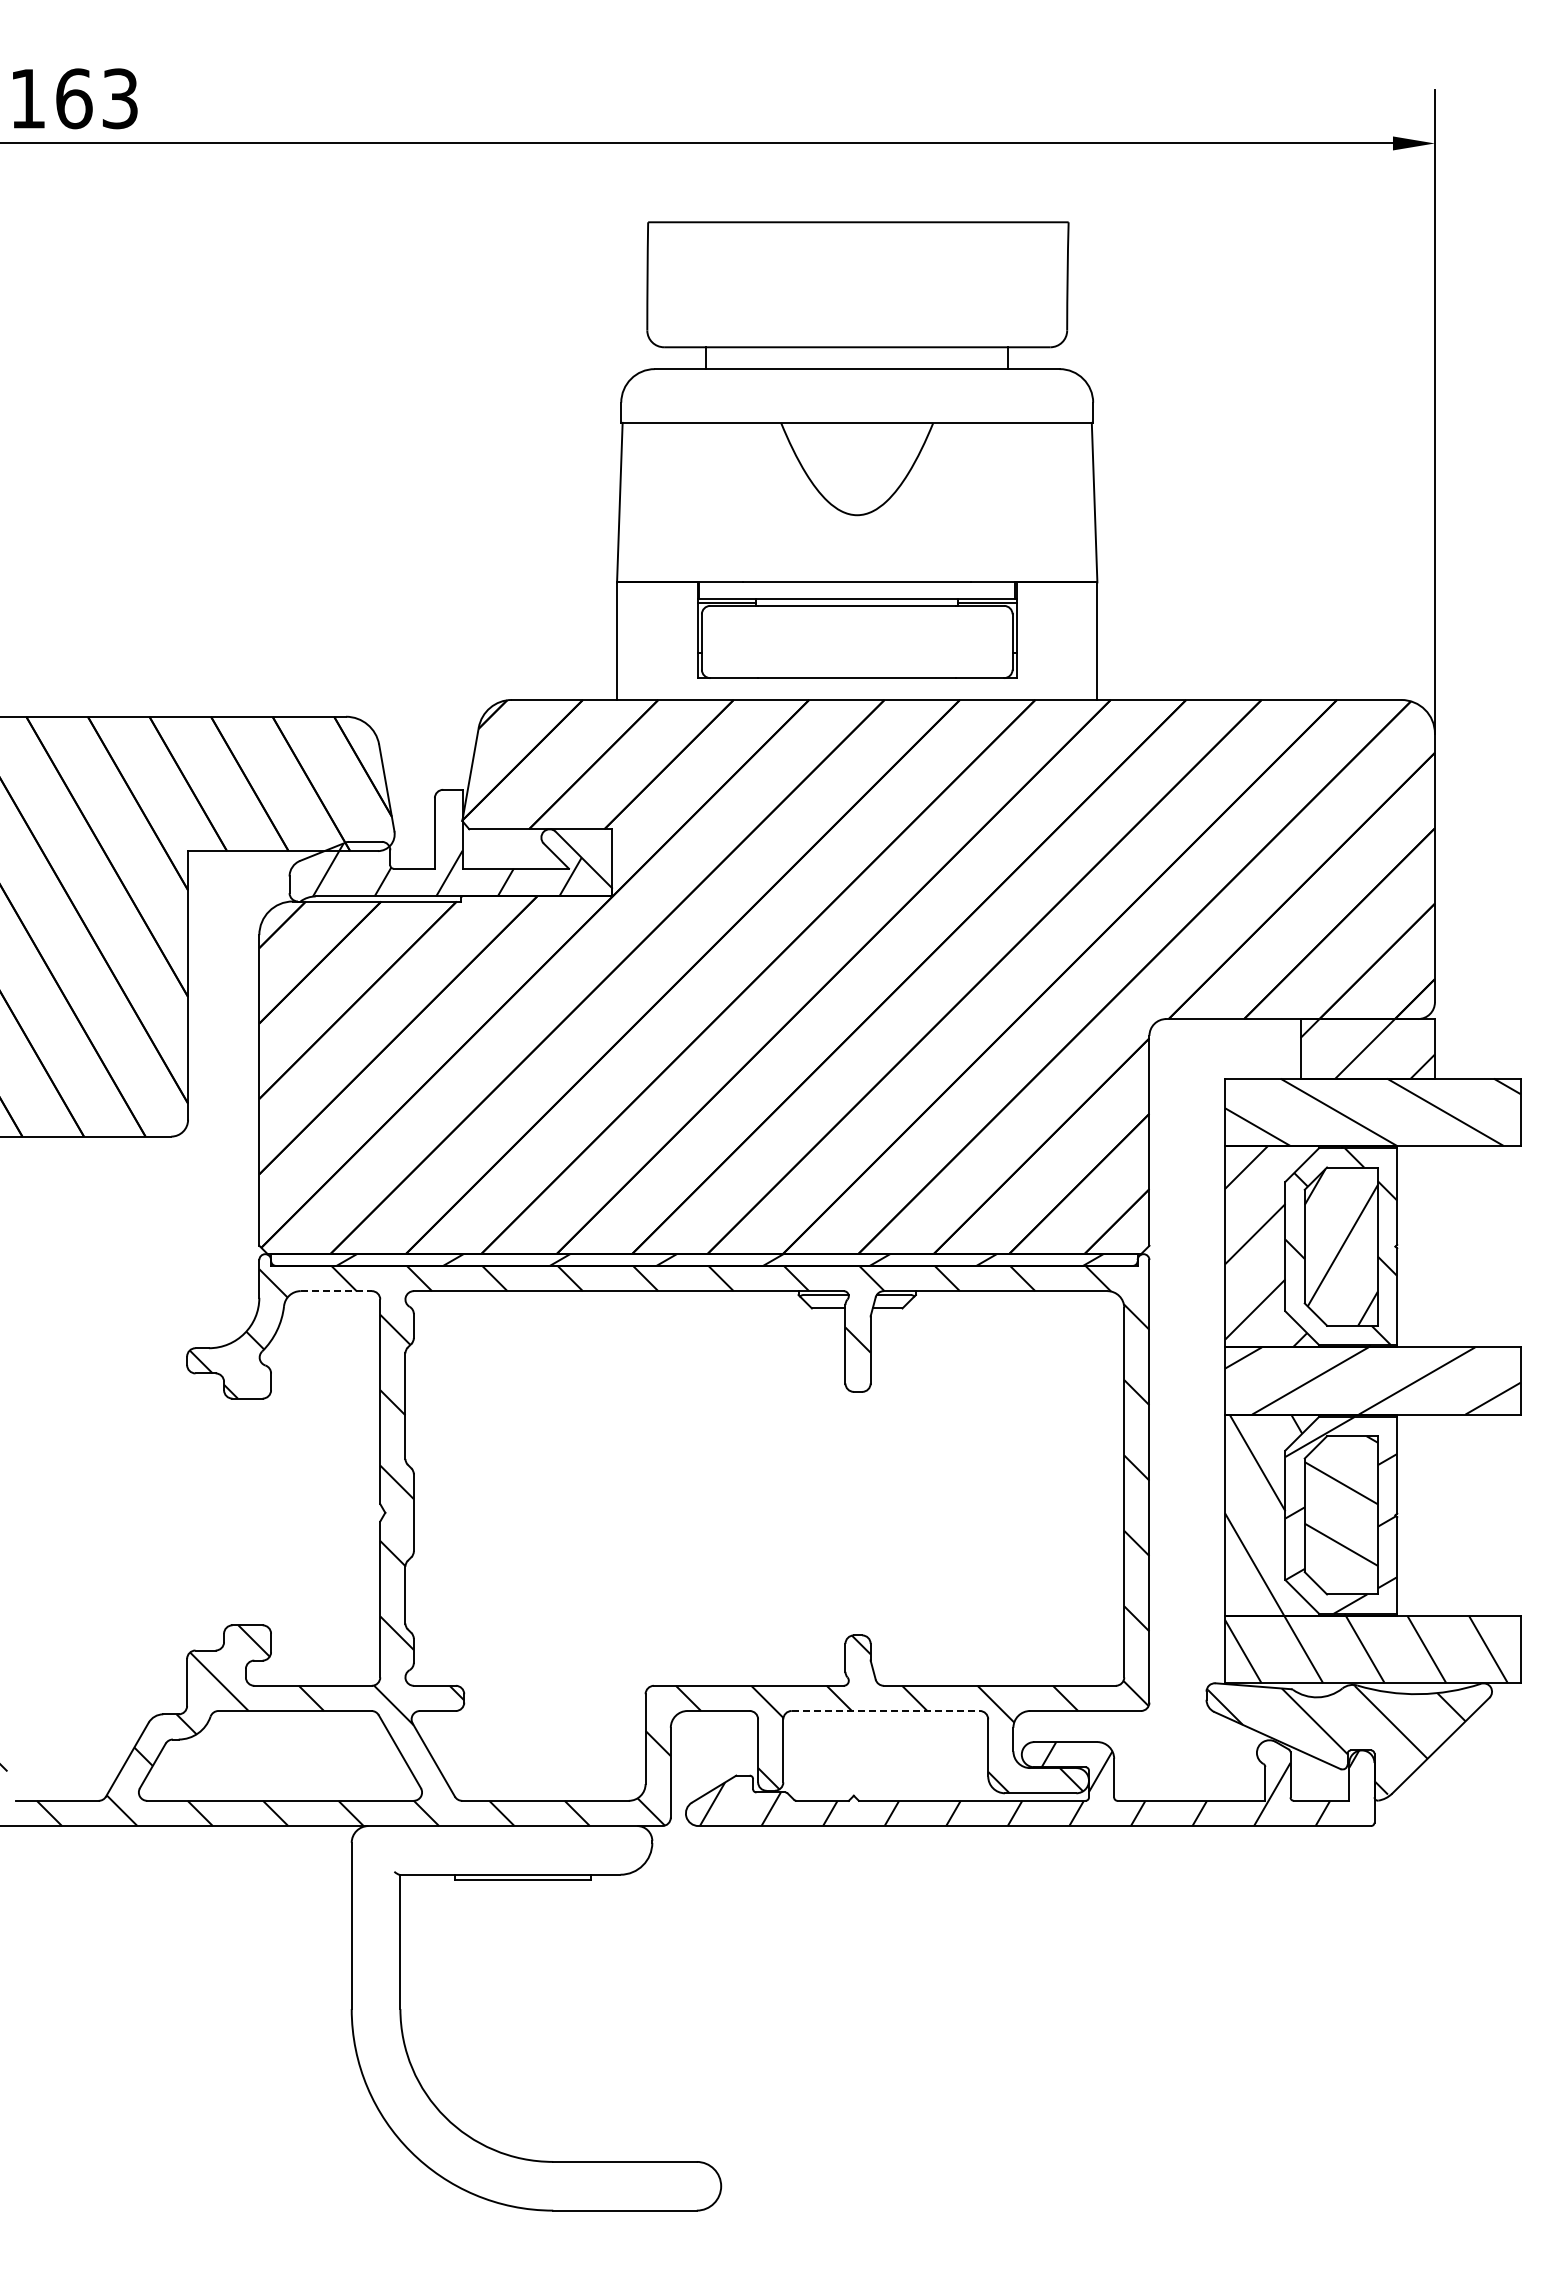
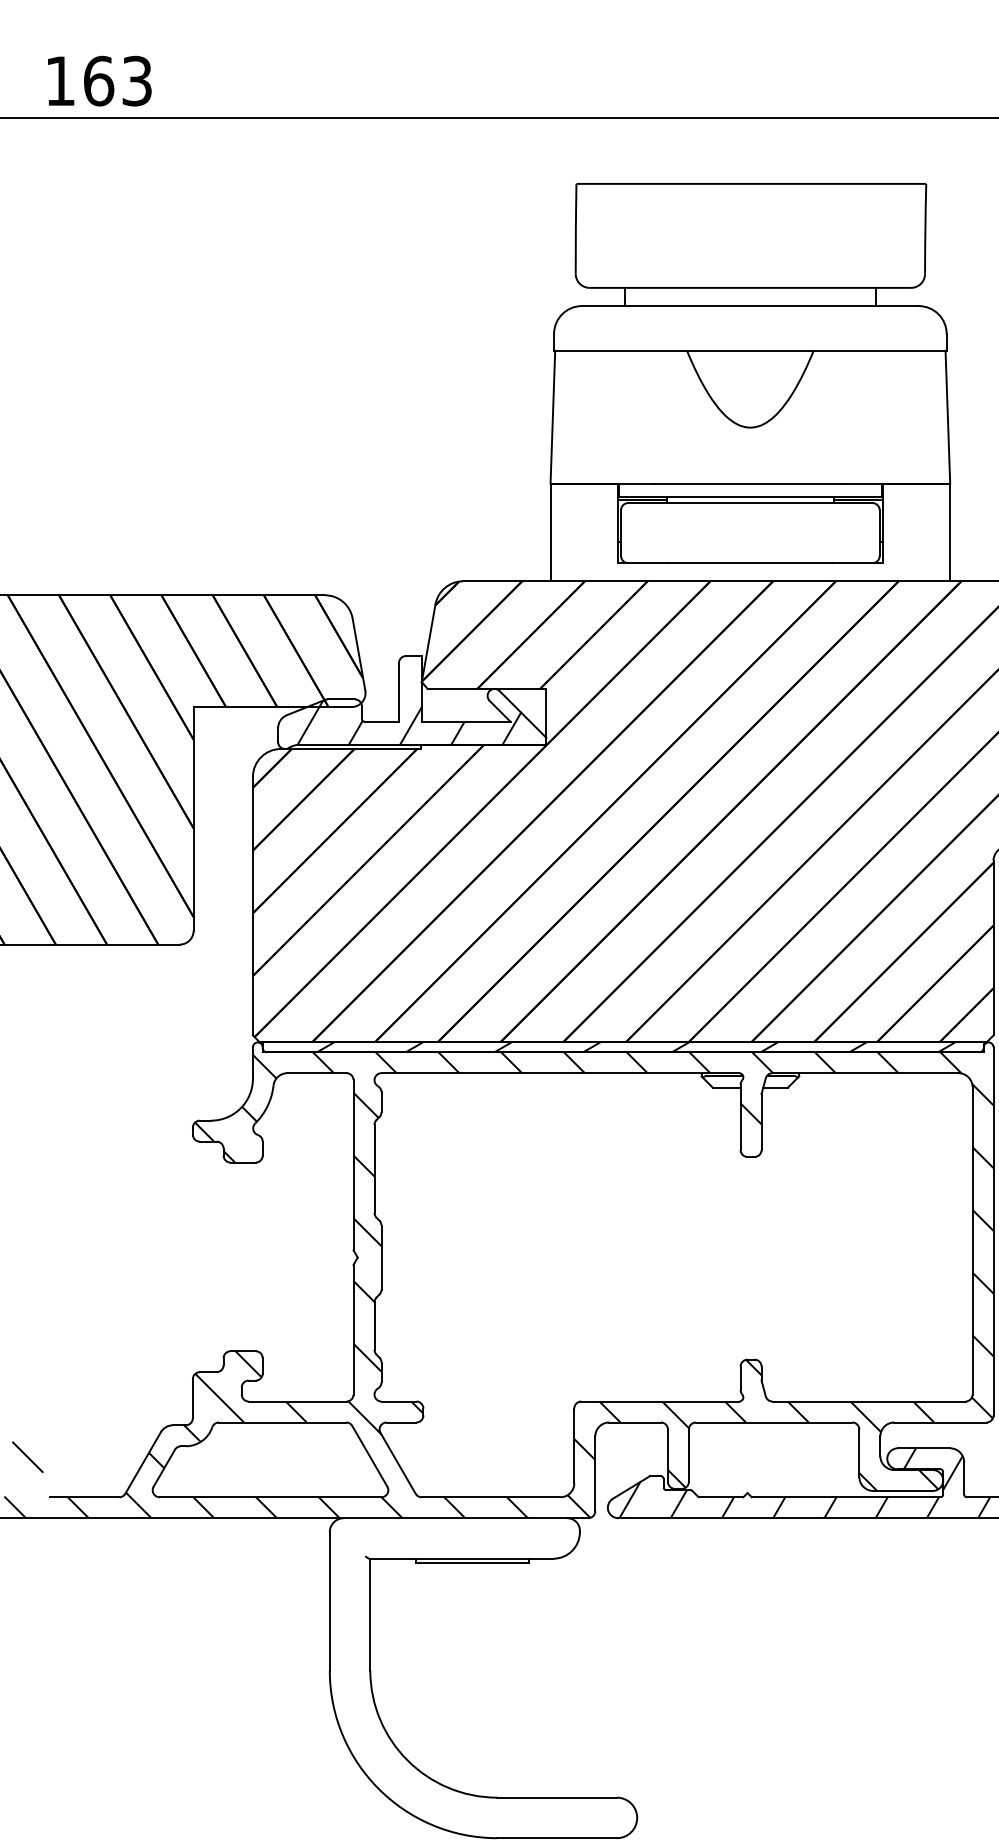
line: (336, 1291) -> (317, 1073), dashed -> solid
line: (886, 1710) -> (774, 1422), dashed -> solid

